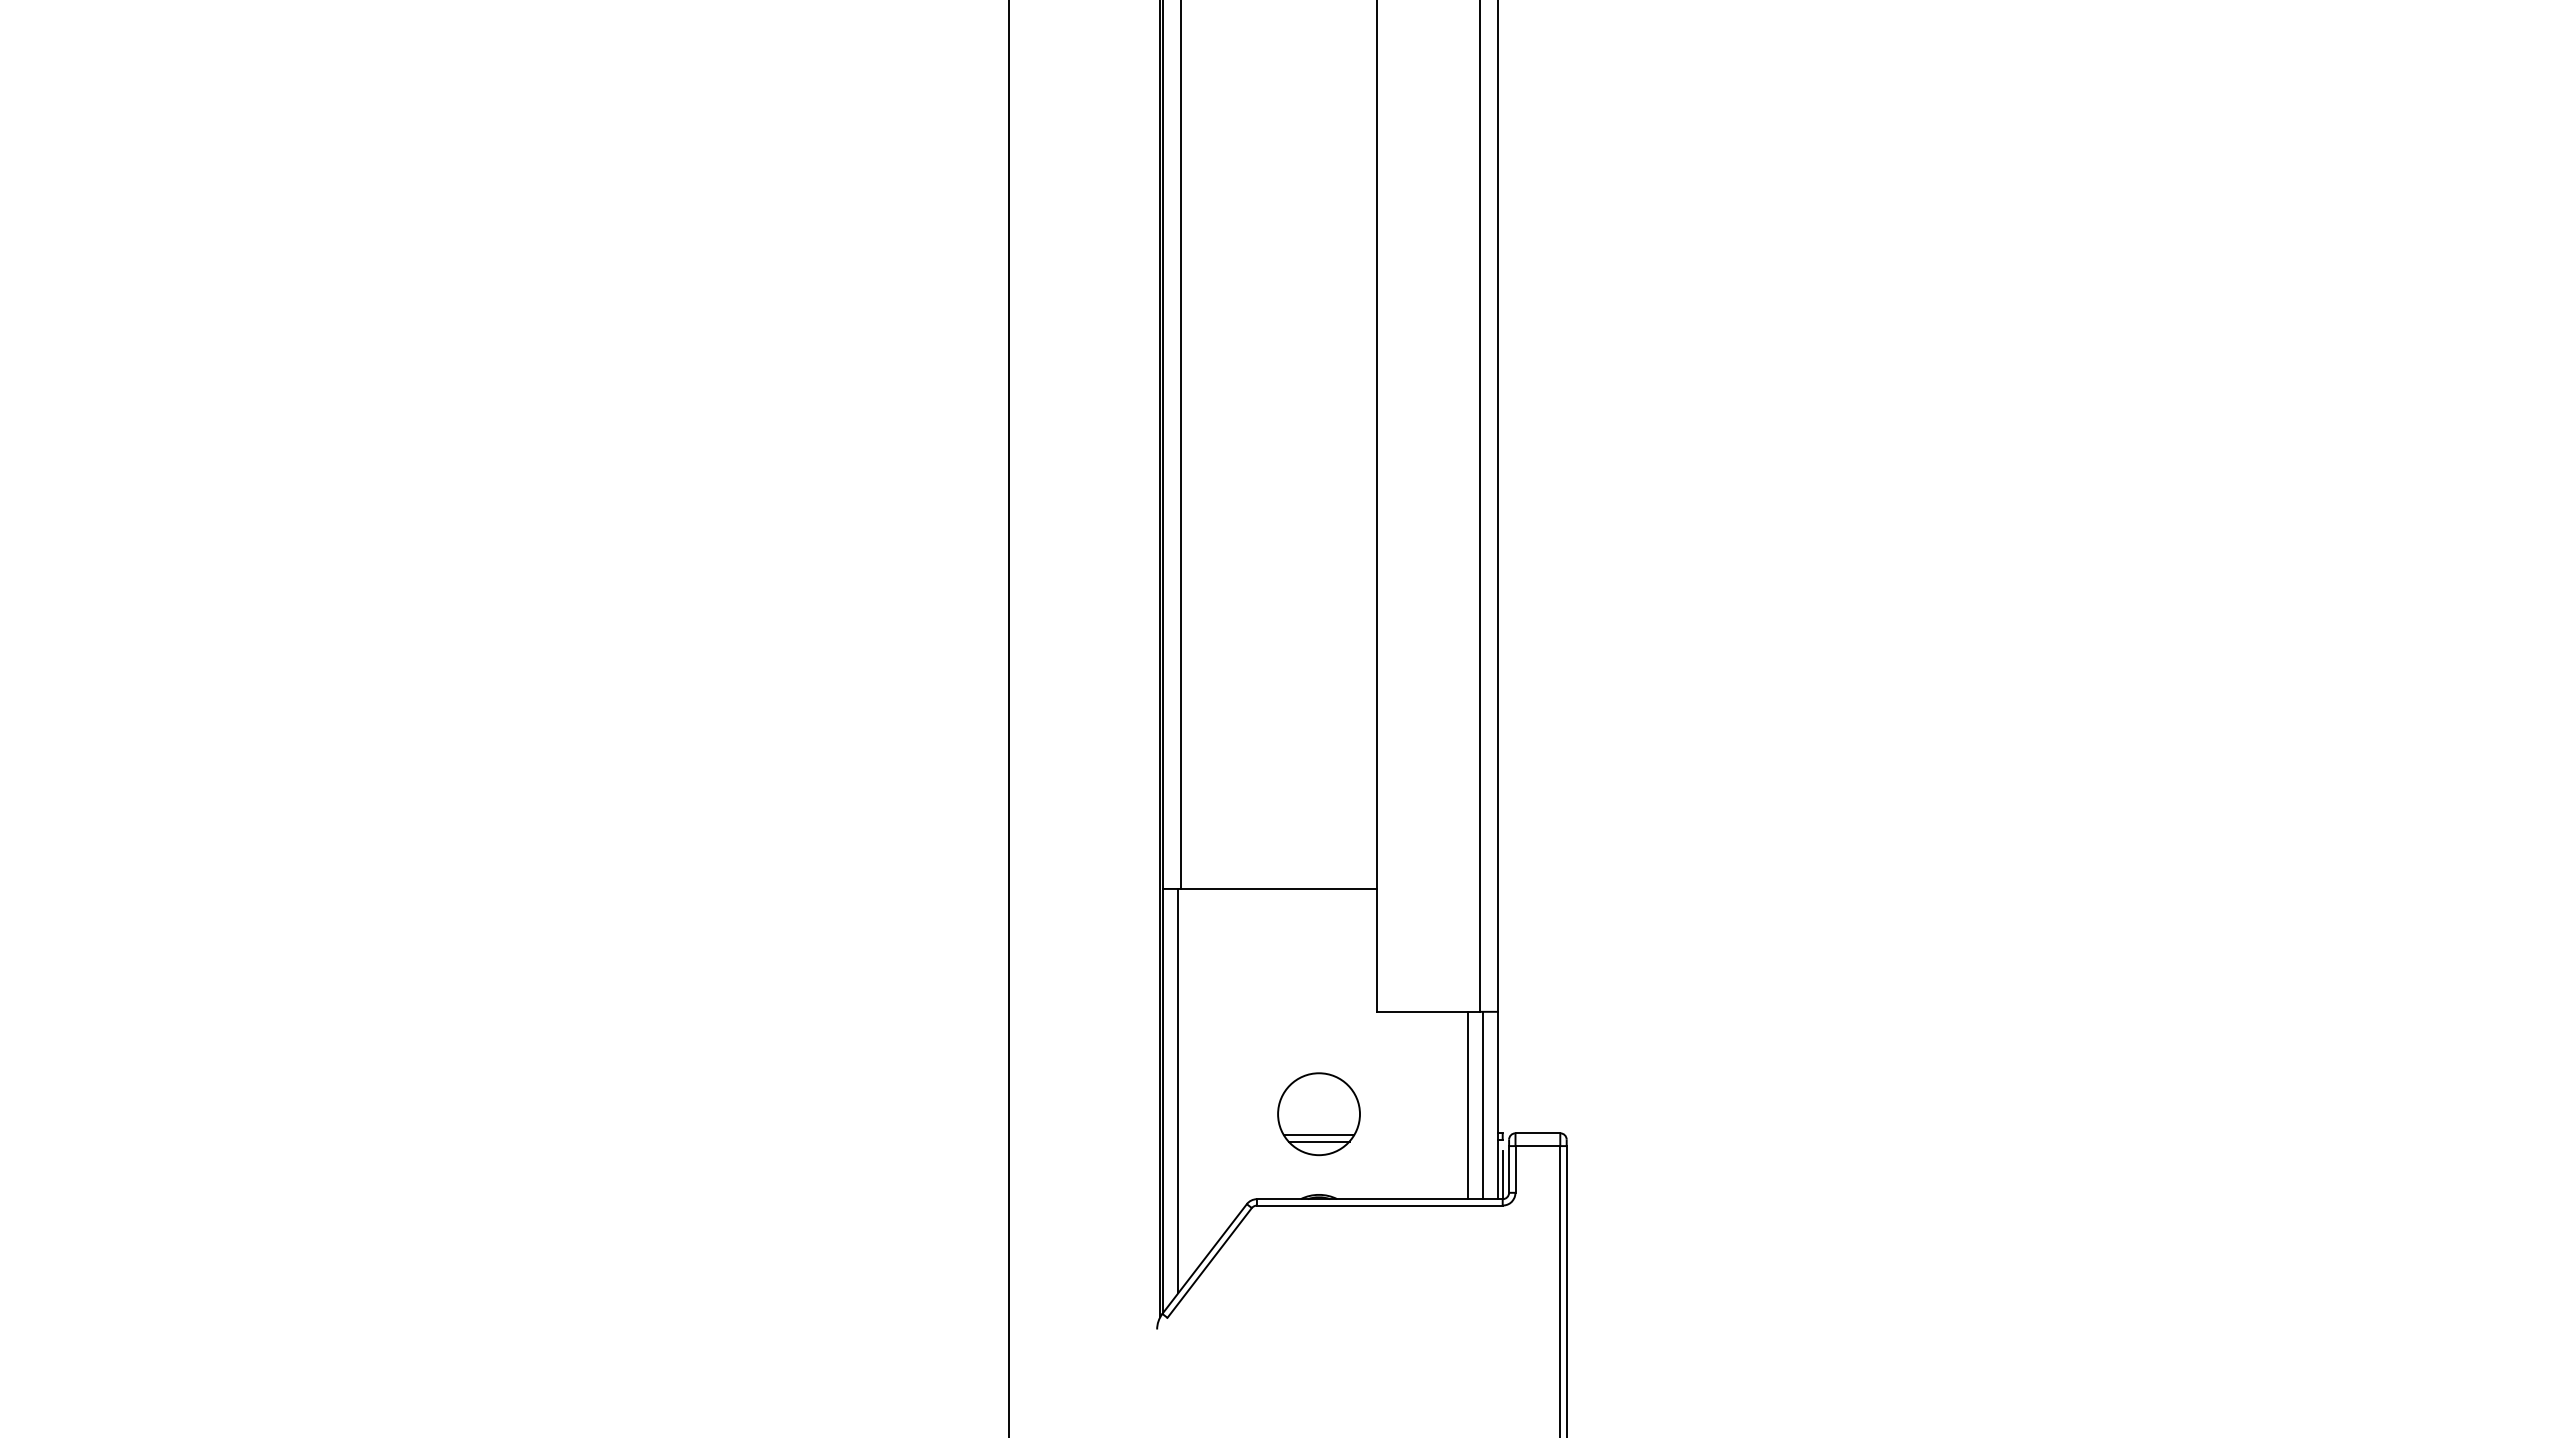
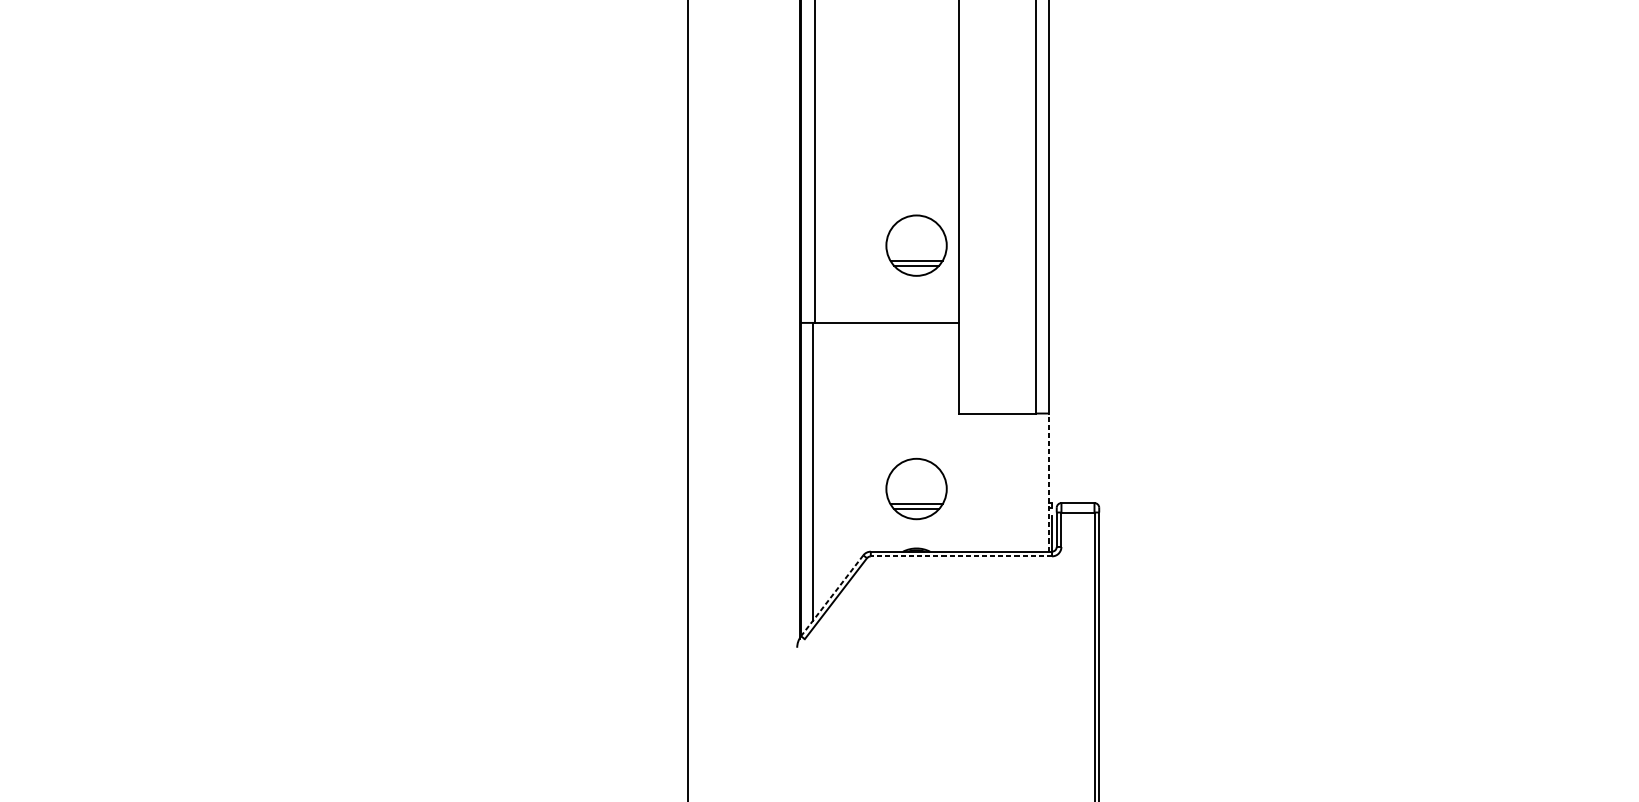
part: (1318, 784) -> (916, 245), added
line: (1467, 1105) -> (1026, 482), removed
line: (1482, 1105) -> (1037, 482), removed
line: (1498, 1105) -> (1048, 482), solid -> dashed
line: (1379, 1205) -> (961, 556), solid -> dashed
line: (1204, 1259) -> (832, 596), solid -> dashed

